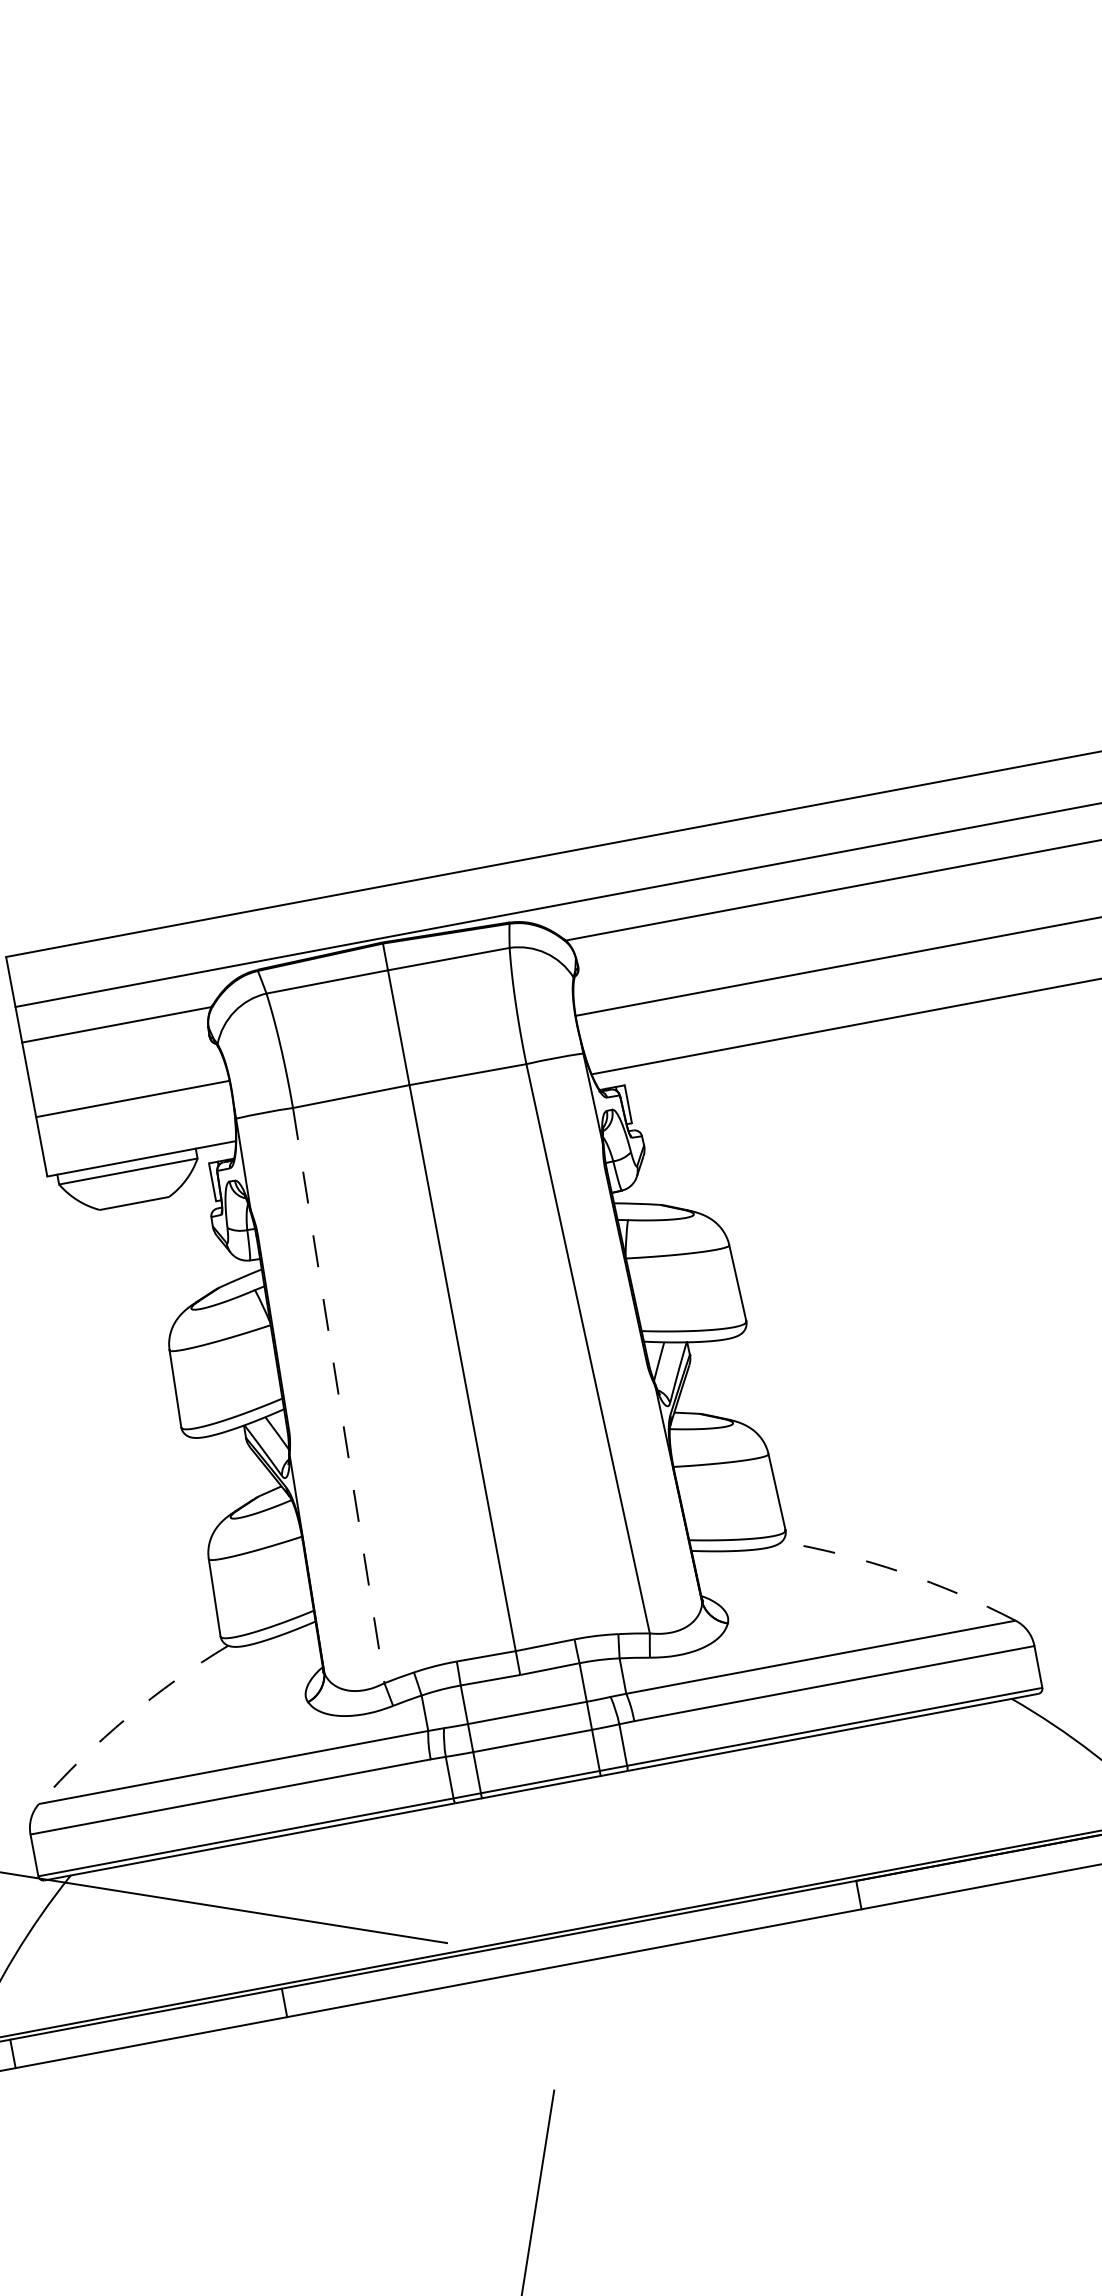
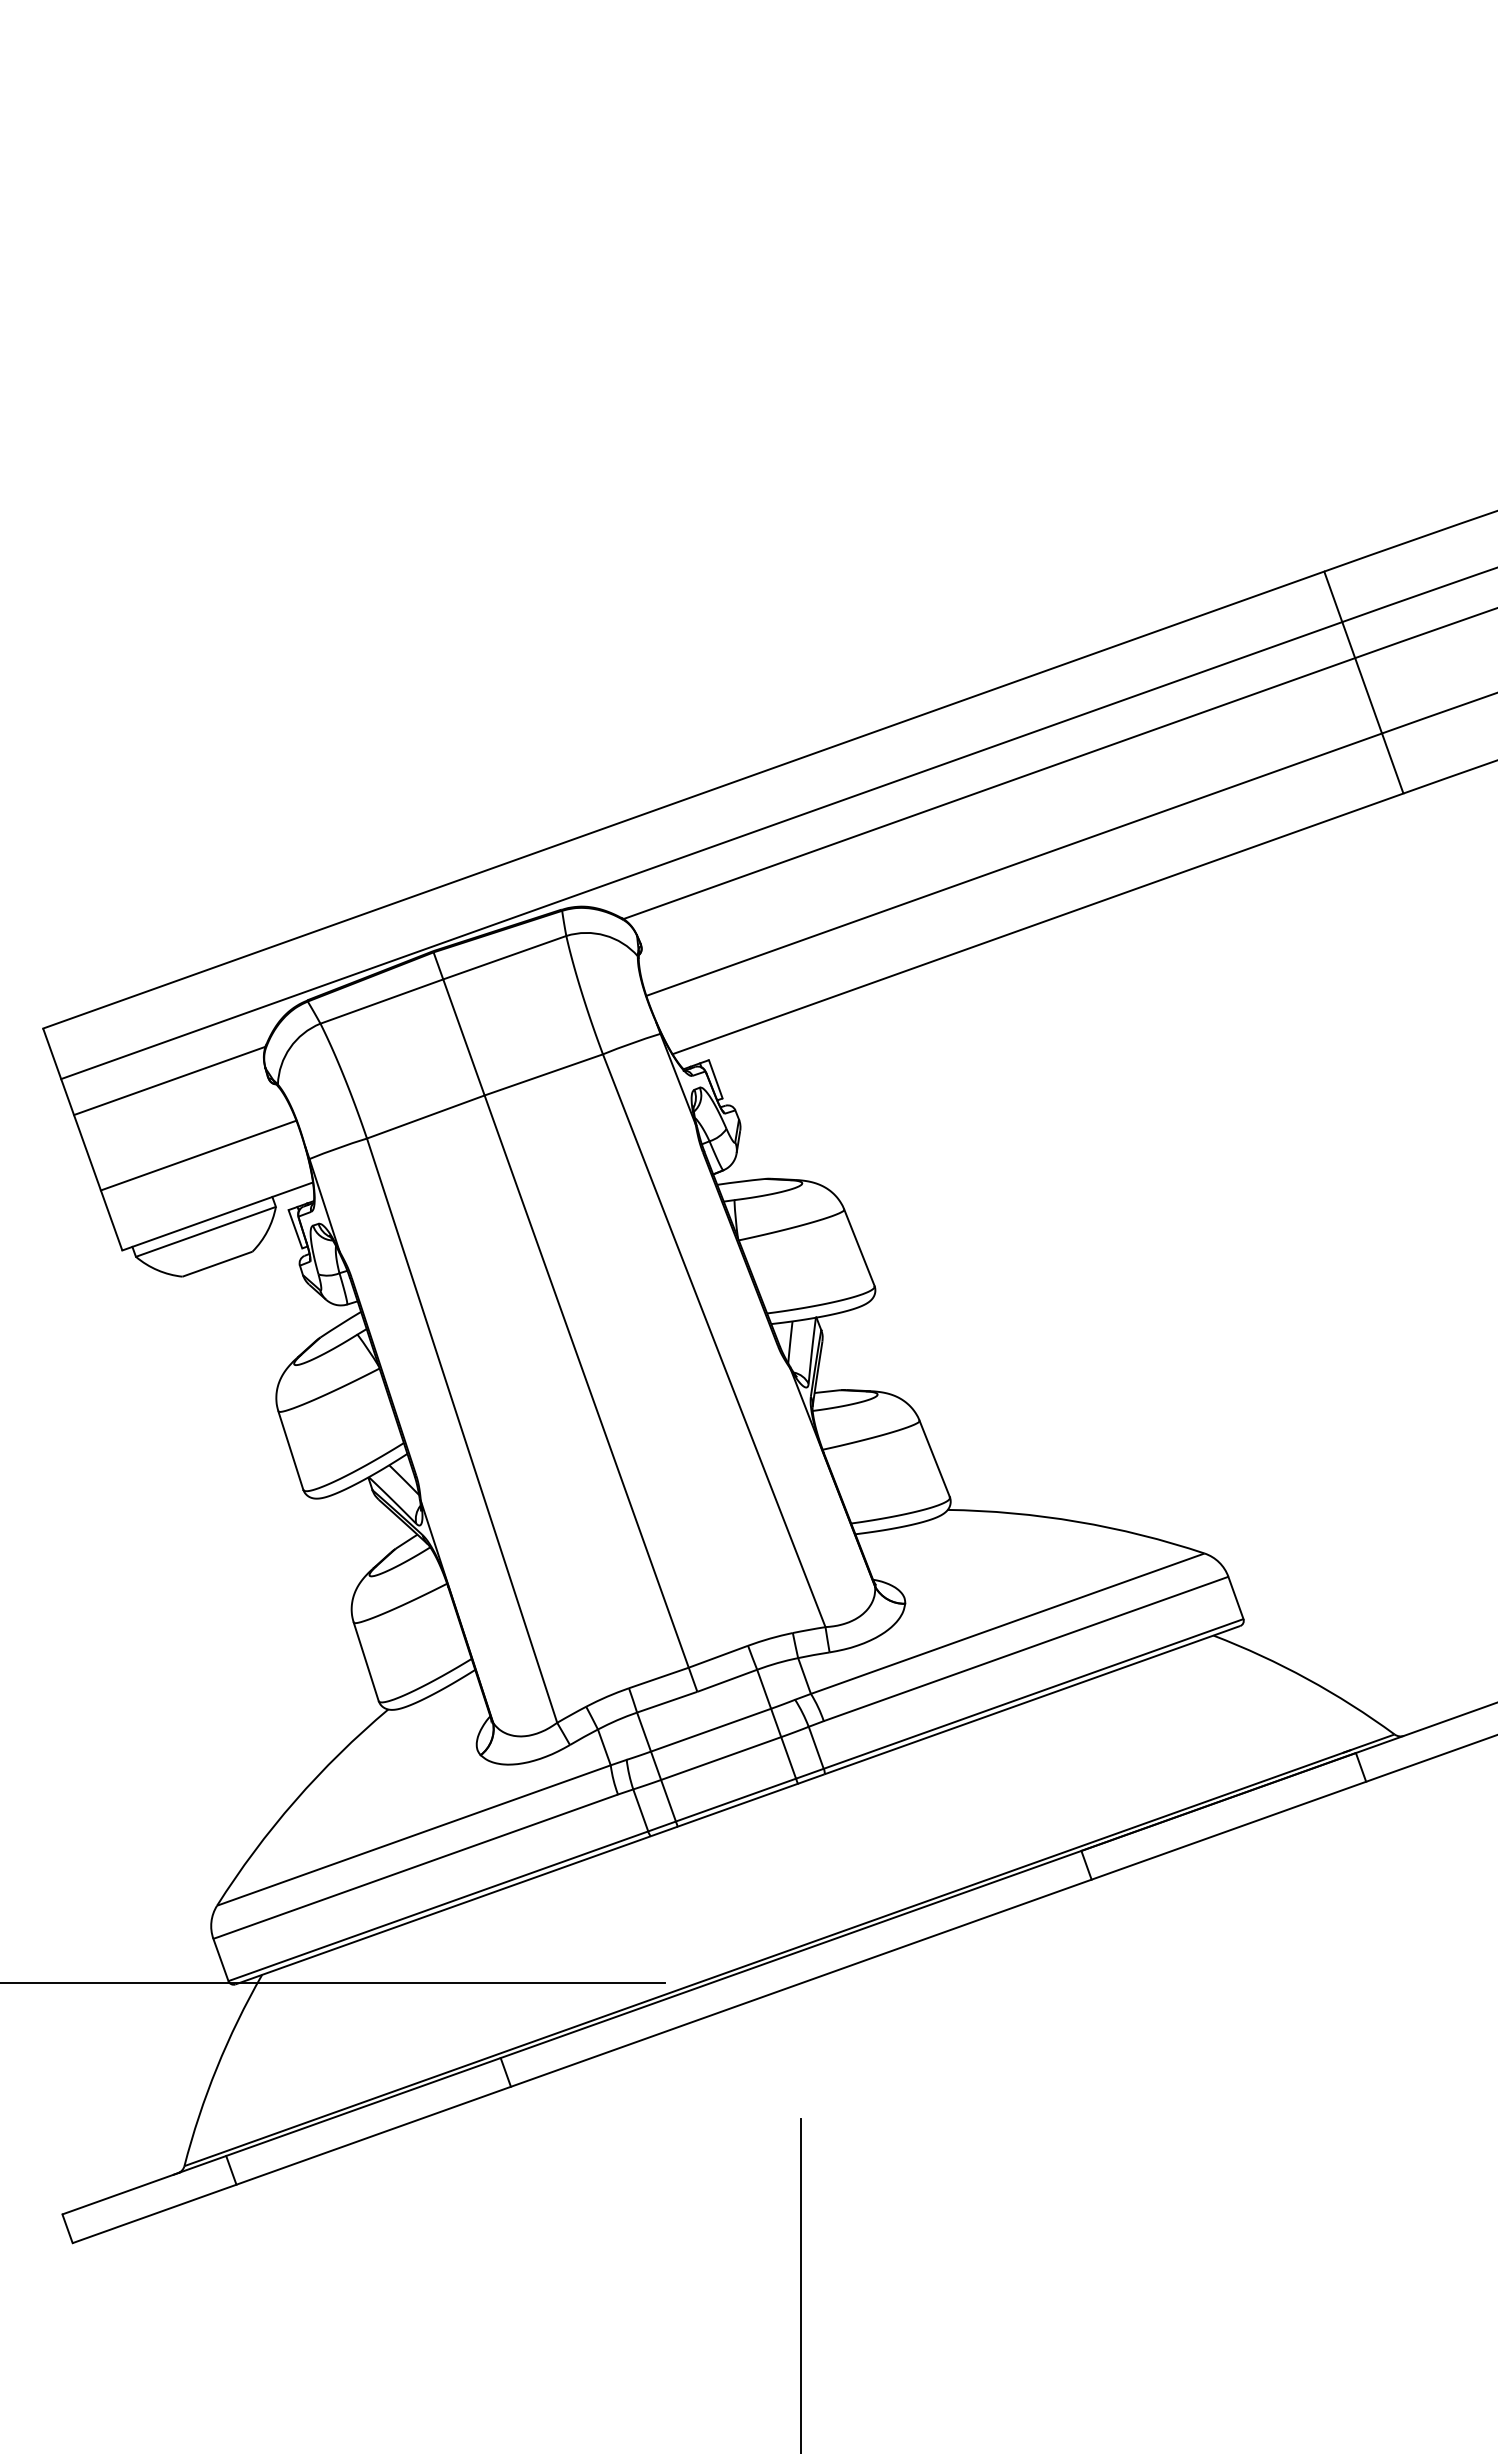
line: (338, 1396) -> (462, 1431), dashed -> solid
arc: (901, 1571) -> (1077, 1521), dashed -> solid
arc: (127, 1717) -> (295, 1800), dashed -> solid

